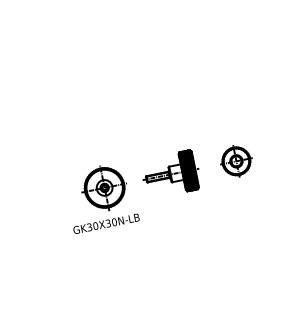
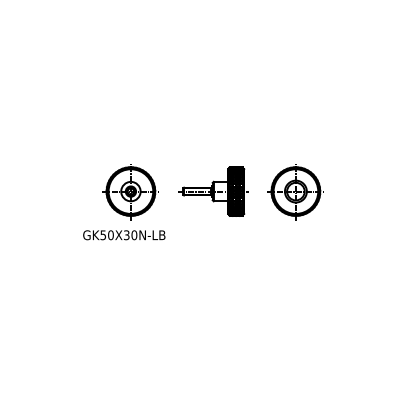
part: (236, 161) -> (295, 192), size x1.43
text: (89, 226) -> (103, 234), GK30X30N-LB -> GK50X30N-LB

